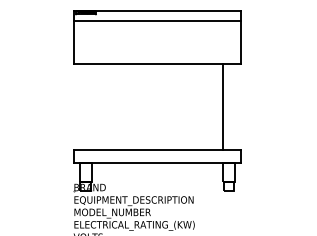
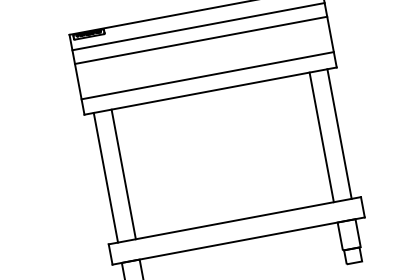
line: (157, 30) -> (201, 40), added
line: (157, 53) -> (208, 75), added
line: (79, 106) -> (105, 177), added
line: (91, 106) -> (123, 173), added
line: (234, 106) -> (338, 133), added

